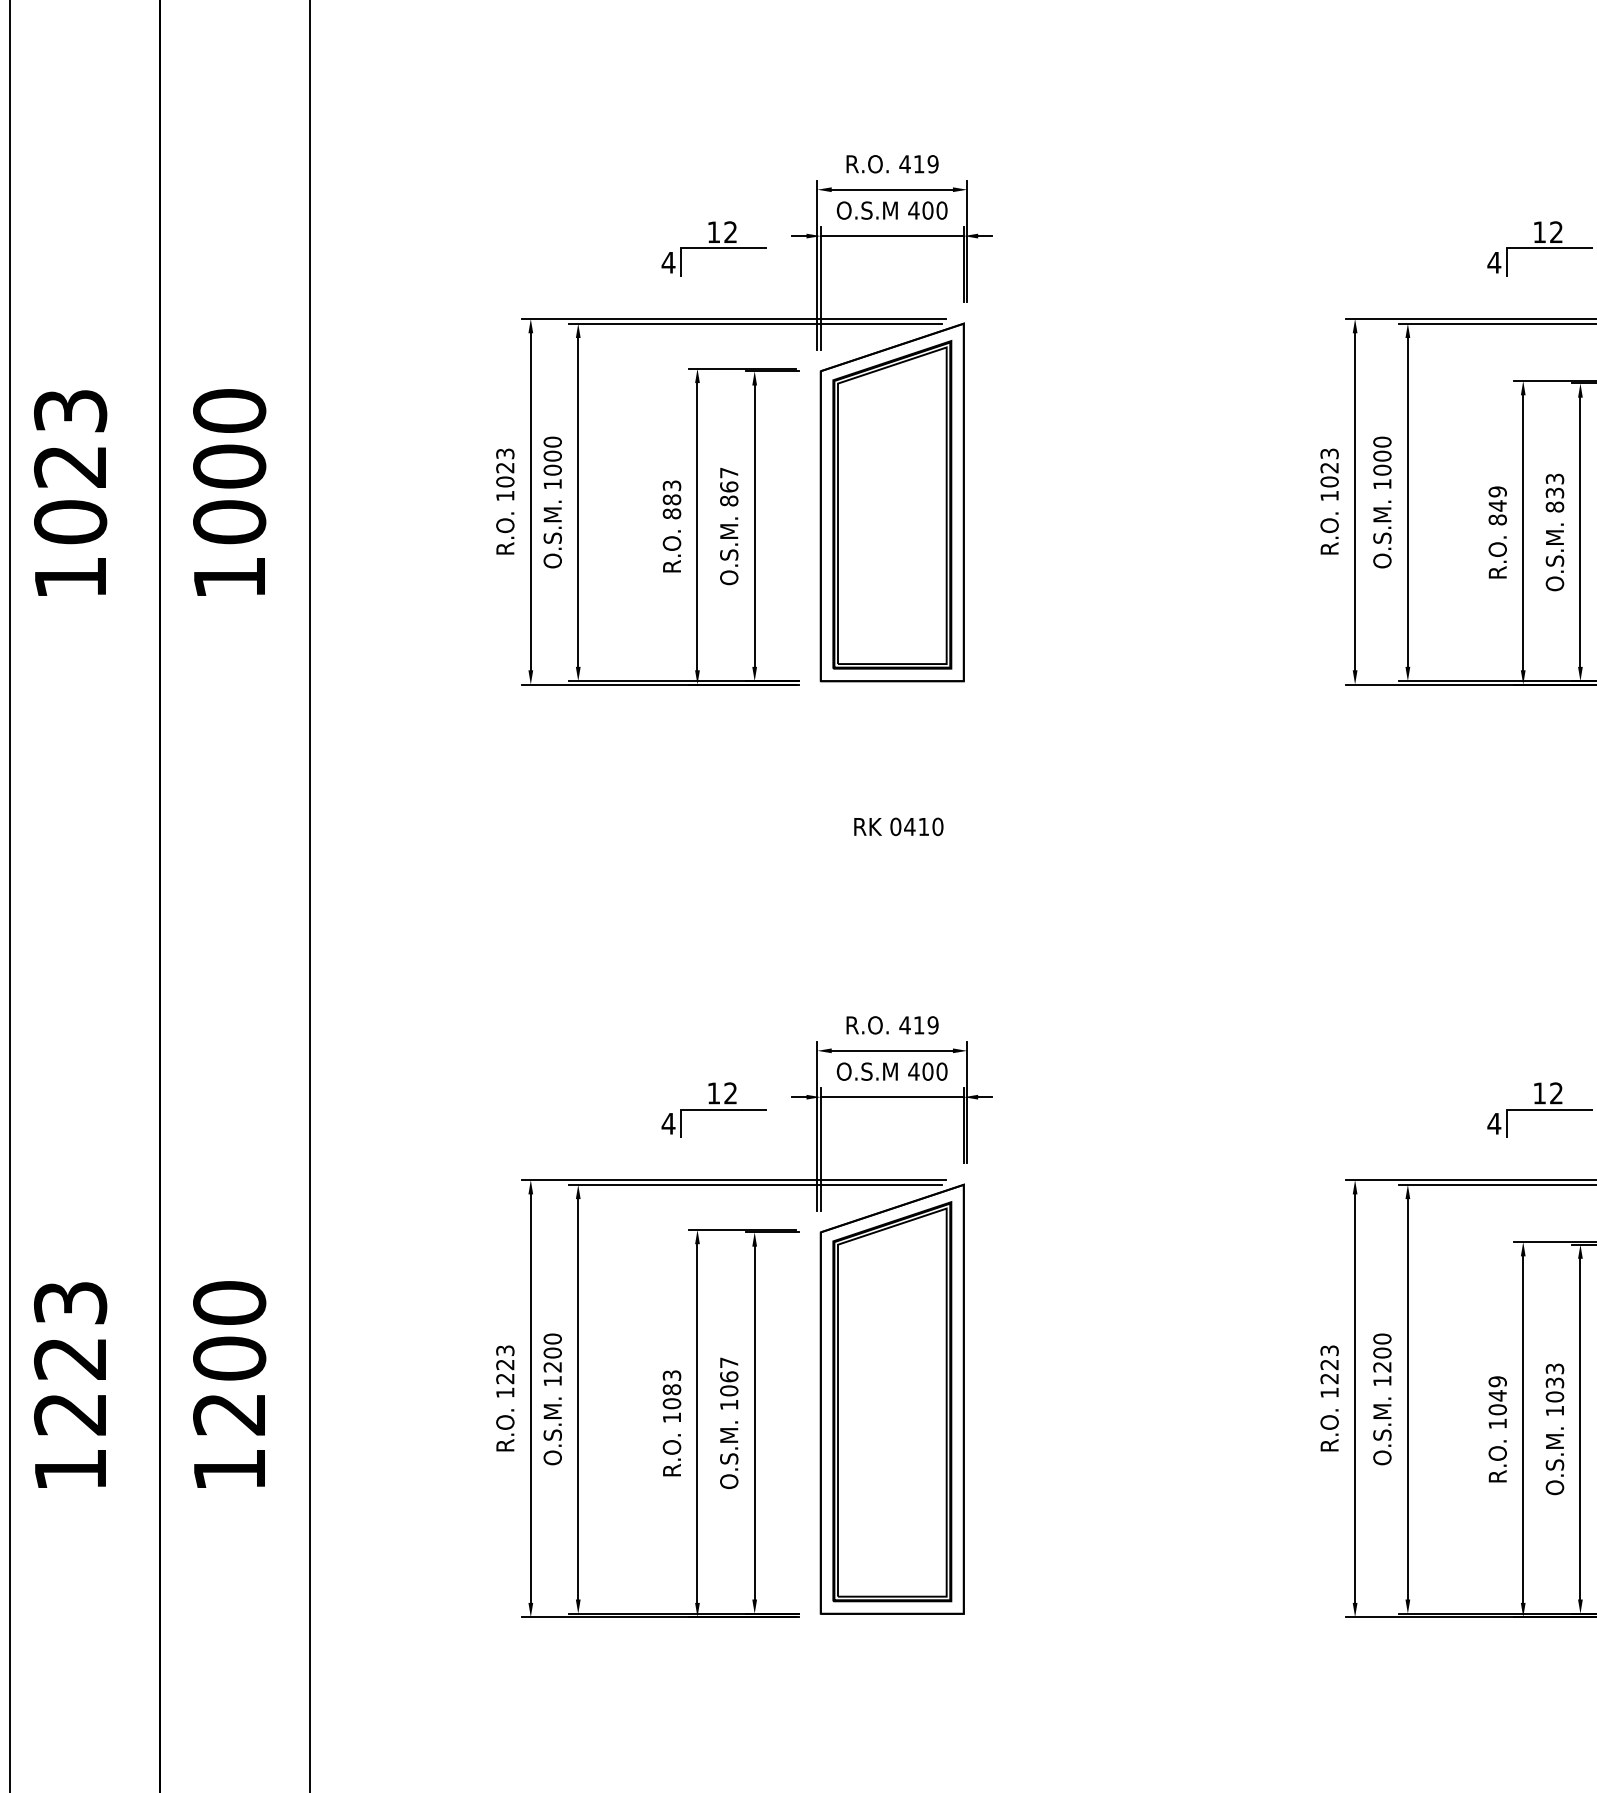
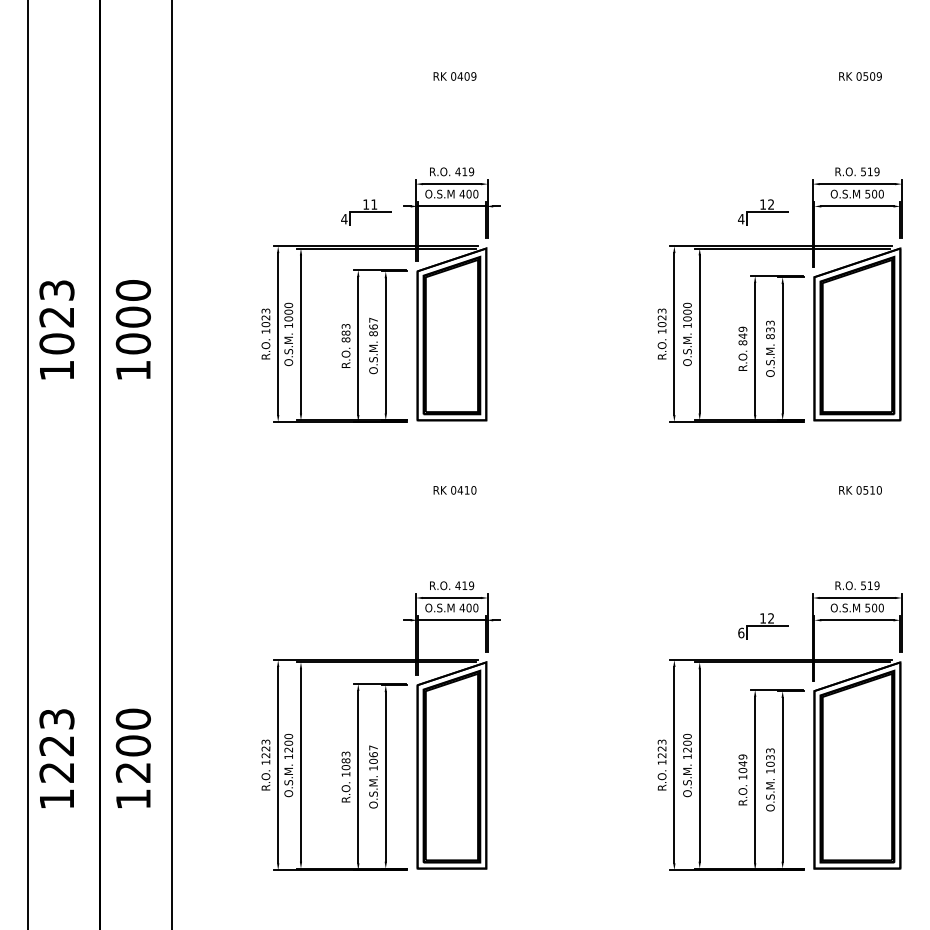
text: (729, 232) -> (373, 204), 12 -> 11
part: (714, 1110) -> (366, 626), removed
text: (1494, 1122) -> (741, 632), 4 -> 6

